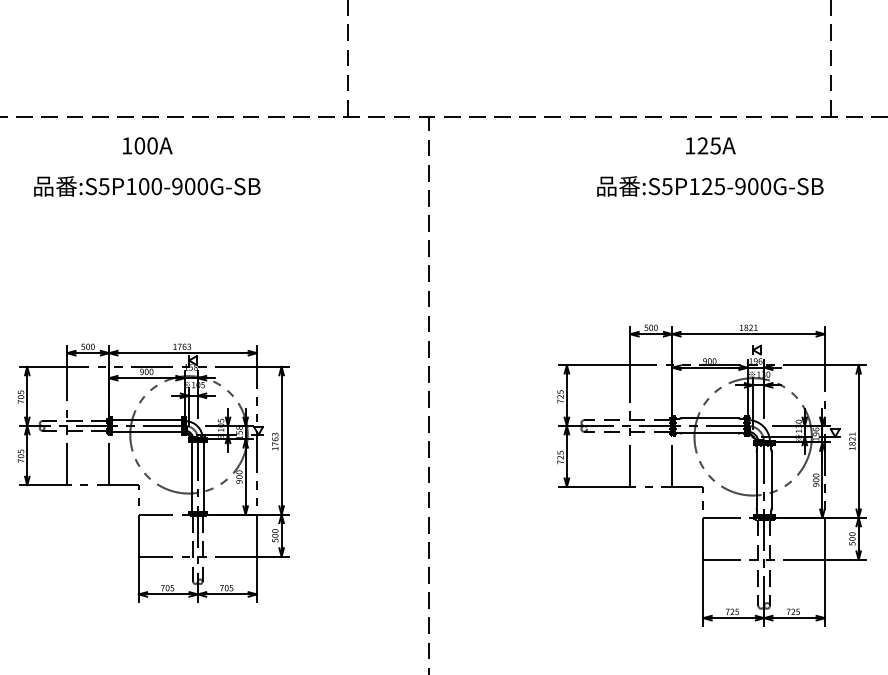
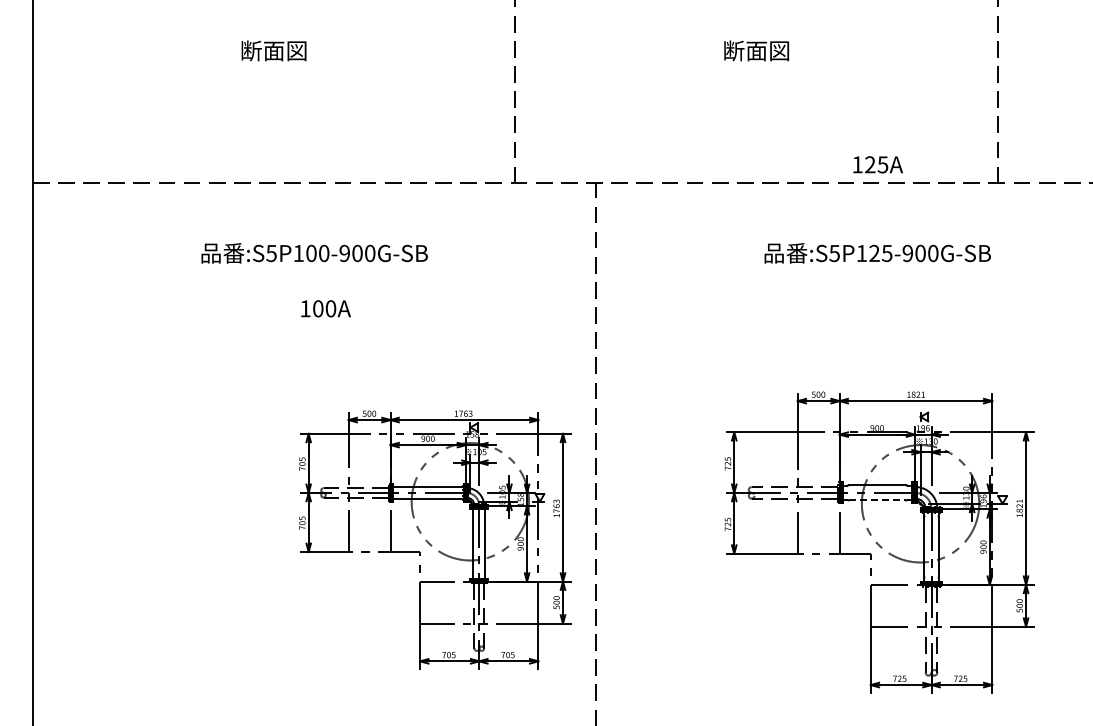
text: (147, 145) -> (325, 308), moved
text: (710, 145) -> (877, 164), moved
line: (710, 433) -> (877, 500), solid -> dashed
part: (149, 476) -> (430, 543), moved

